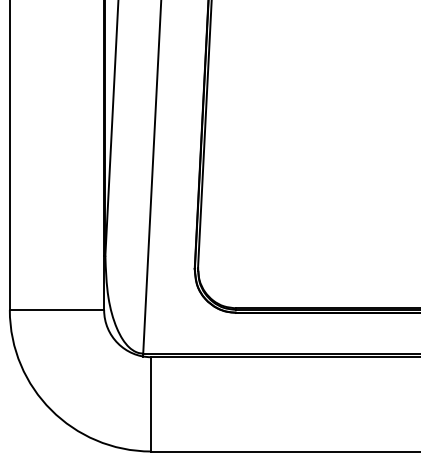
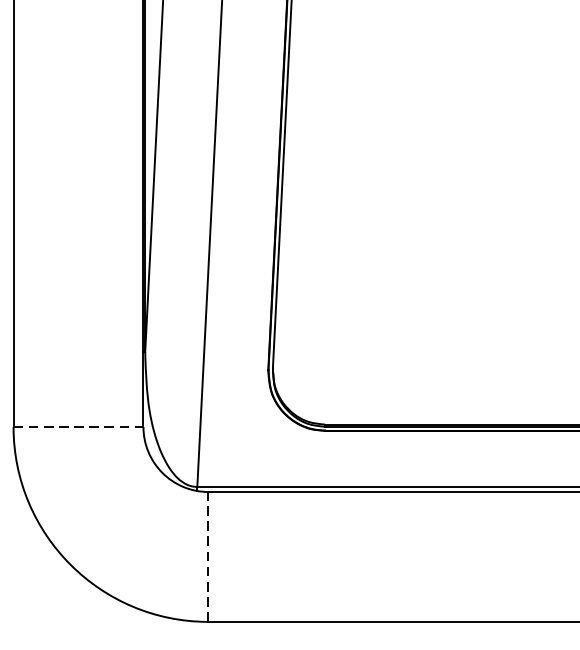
line: (57, 310) -> (79, 427), solid -> dashed
line: (151, 403) -> (208, 555), solid -> dashed

